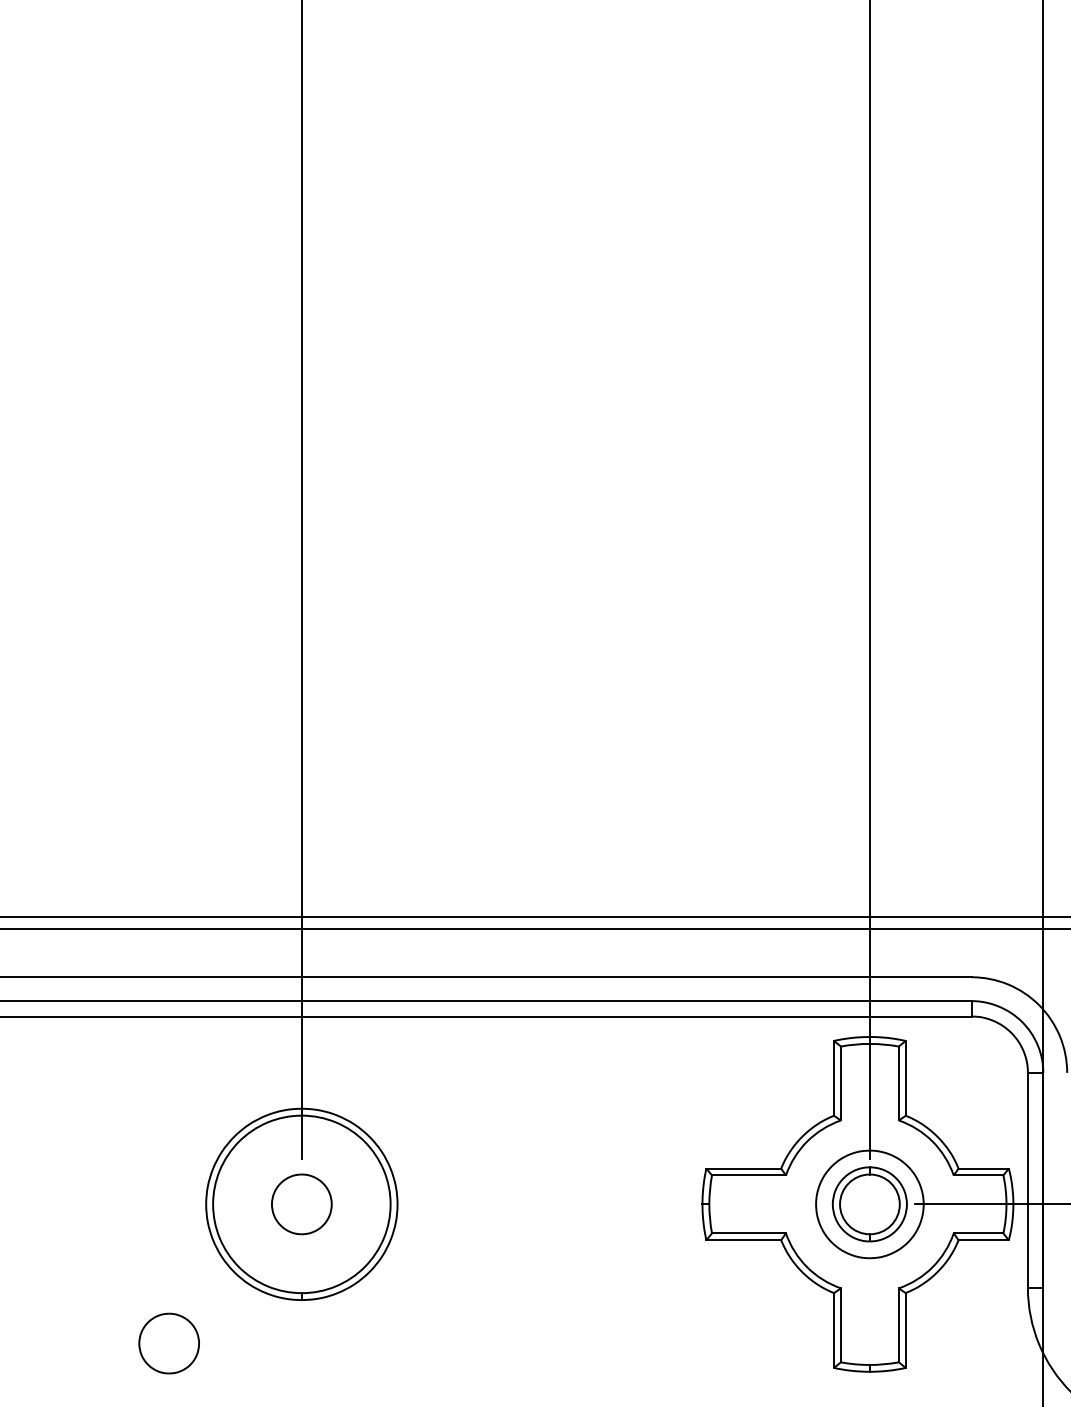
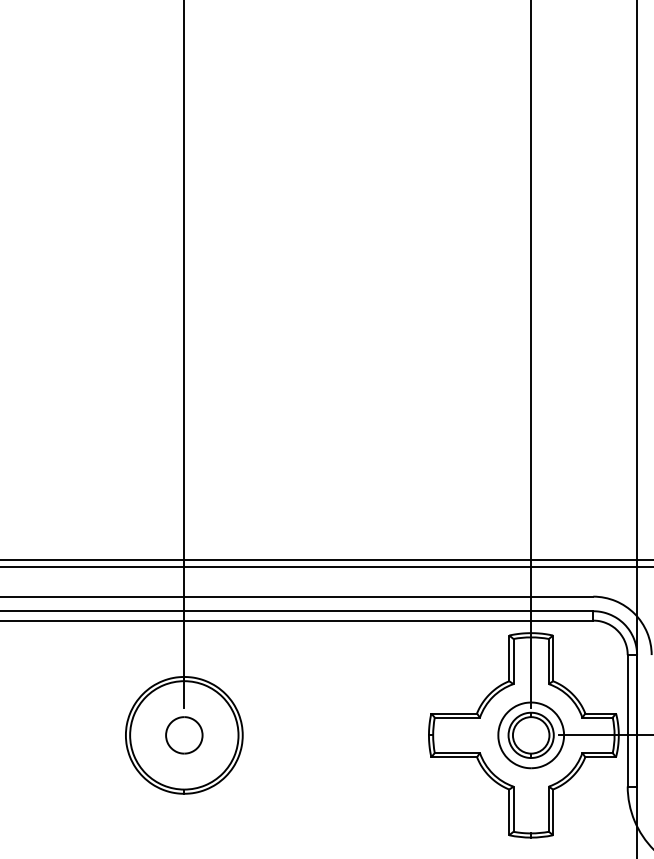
part: (169, 1343) -> (103, 820), removed

